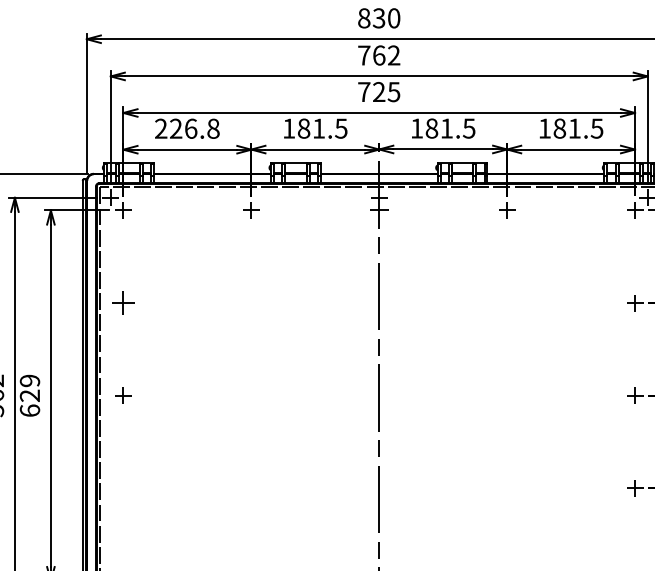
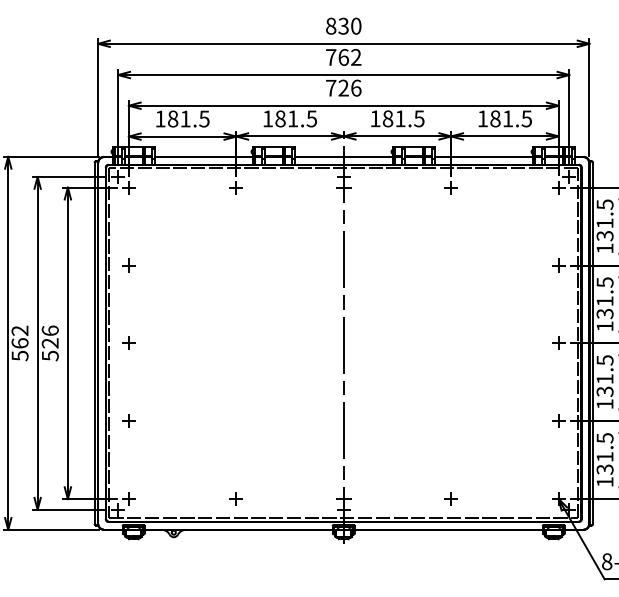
text: (393, 91) -> (355, 87), 725 -> 726
text: (187, 128) -> (182, 118), 226.8 -> 181.5
part: (123, 303) -> (128, 265), size x0.71
text: (29, 395) -> (49, 343), 629 -> 526
part: (123, 487) -> (128, 420), added

